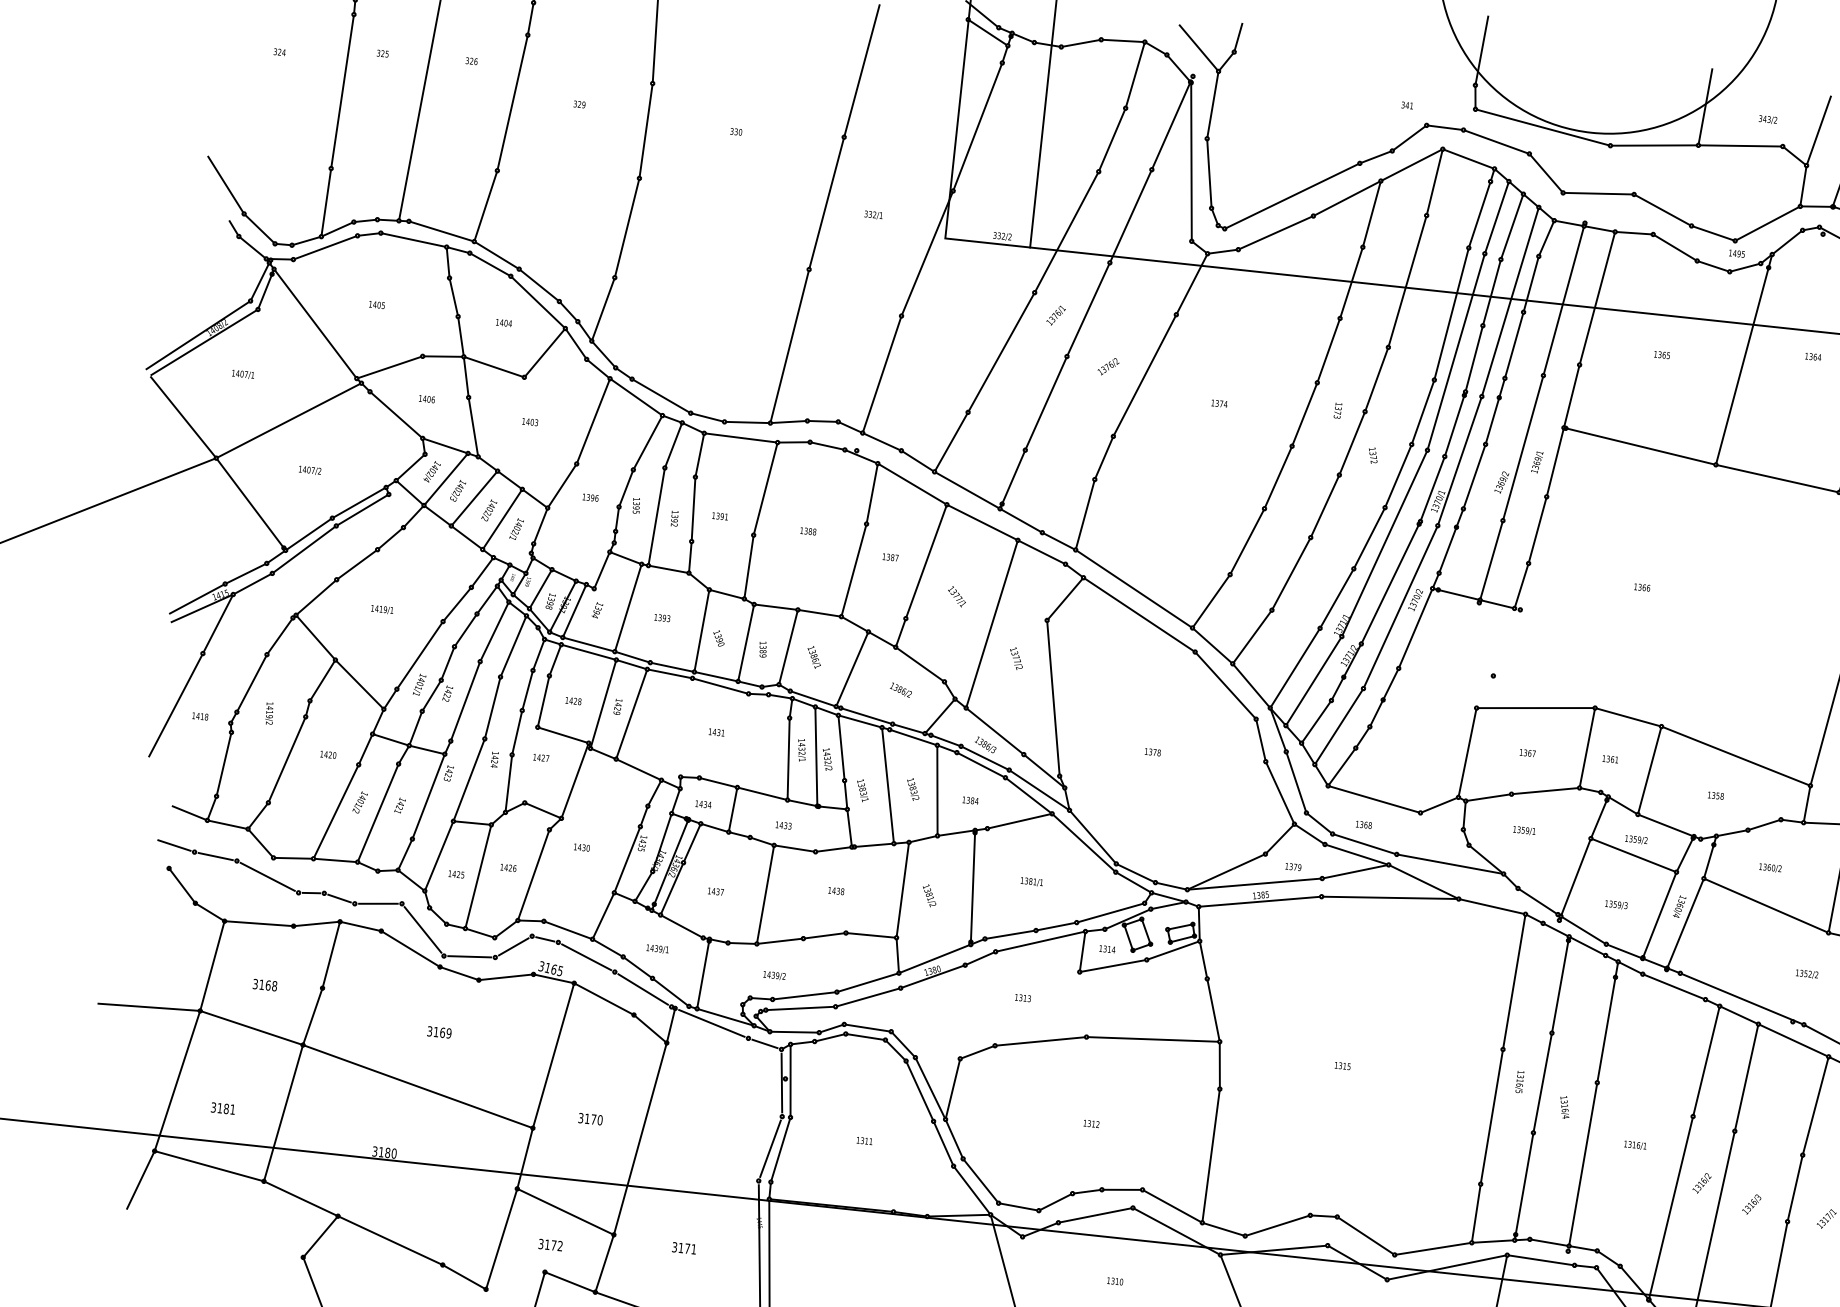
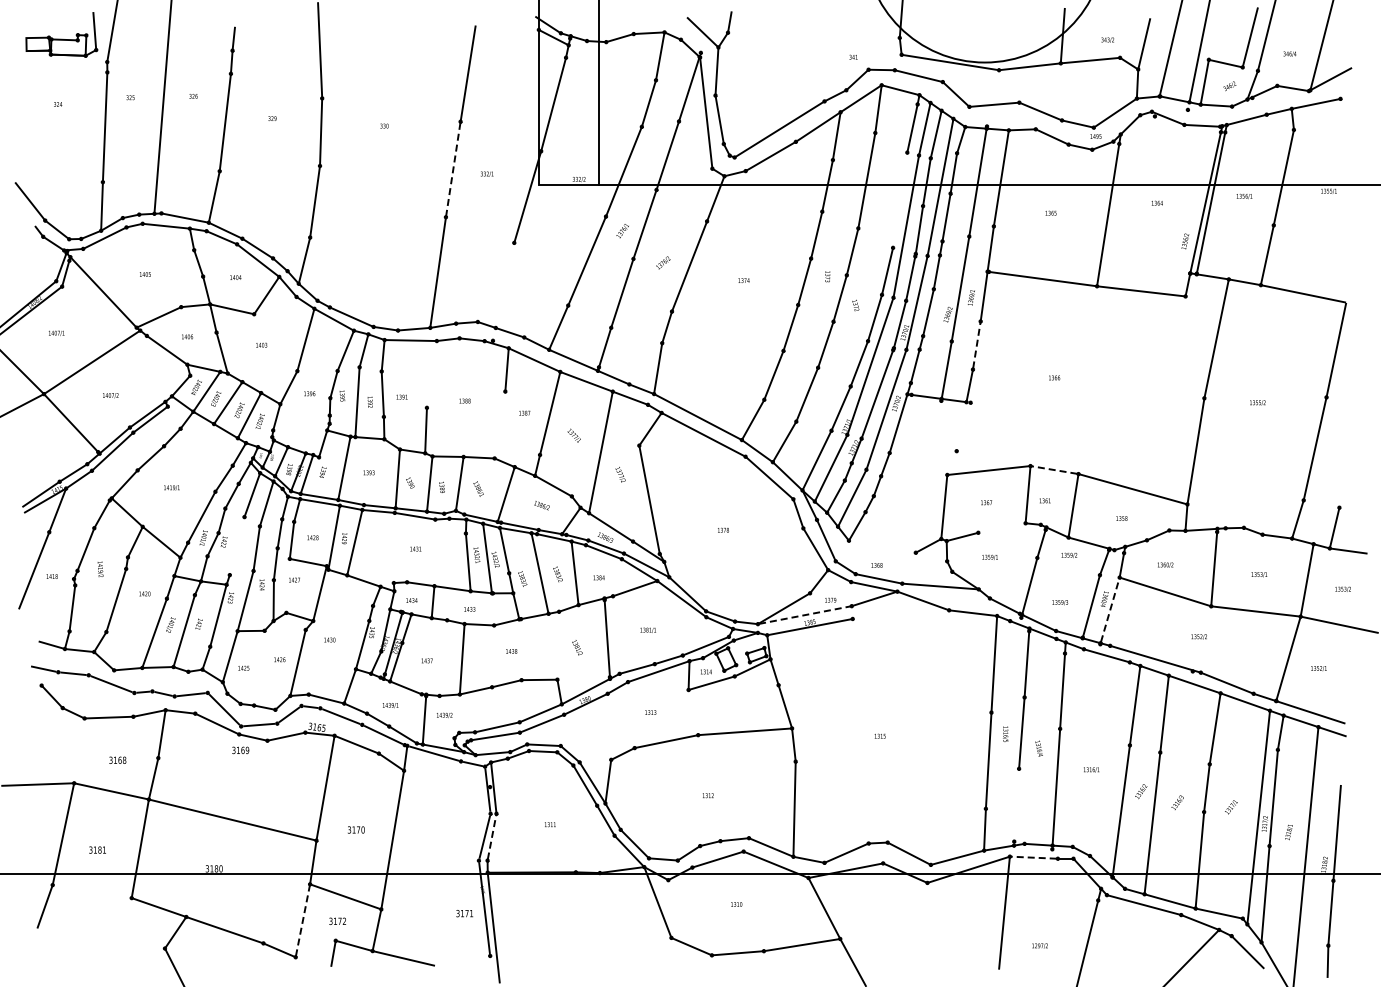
line: (826, 203) -> (453, 169), solid -> dashed
line: (1452, 312) -> (900, 199), removed
line: (882, 374) -> (505, 285), removed
line: (765, 488) -> (431, 374), removed
line: (1537, 530) -> (976, 345), solid -> dashed
line: (853, 569) -> (499, 424), removed
line: (466, 700) -> (237, 545), removed
line: (1628, 716) -> (1054, 469), solid -> dashed
line: (1545, 790) -> (1001, 527), removed
line: (1374, 799) -> (882, 546), removed
line: (1633, 855) -> (1068, 566), removed
line: (478, 877) -> (259, 668), removed
line: (1254, 884) -> (804, 615), solid -> dashed
line: (903, 889) -> (558, 645), removed
line: (1389, 897) -> (900, 614), removed
line: (1686, 923) -> (1110, 610), solid -> dashed
line: (212, 965) -> (79, 750), removed
text: (774, 974) -> (444, 714), moved
text: (439, 1032) -> (240, 750), moved
line: (781, 1150) -> (492, 837), solid -> dashed
line: (209, 1166) -> (92, 891), removed
line: (1523, 1186) -> (1016, 807), removed
line: (501, 1238) -> (302, 920), solid -> dashed
text: (683, 1248) -> (464, 913), moved
line: (1540, 1259) -> (1033, 857), solid -> dashed

